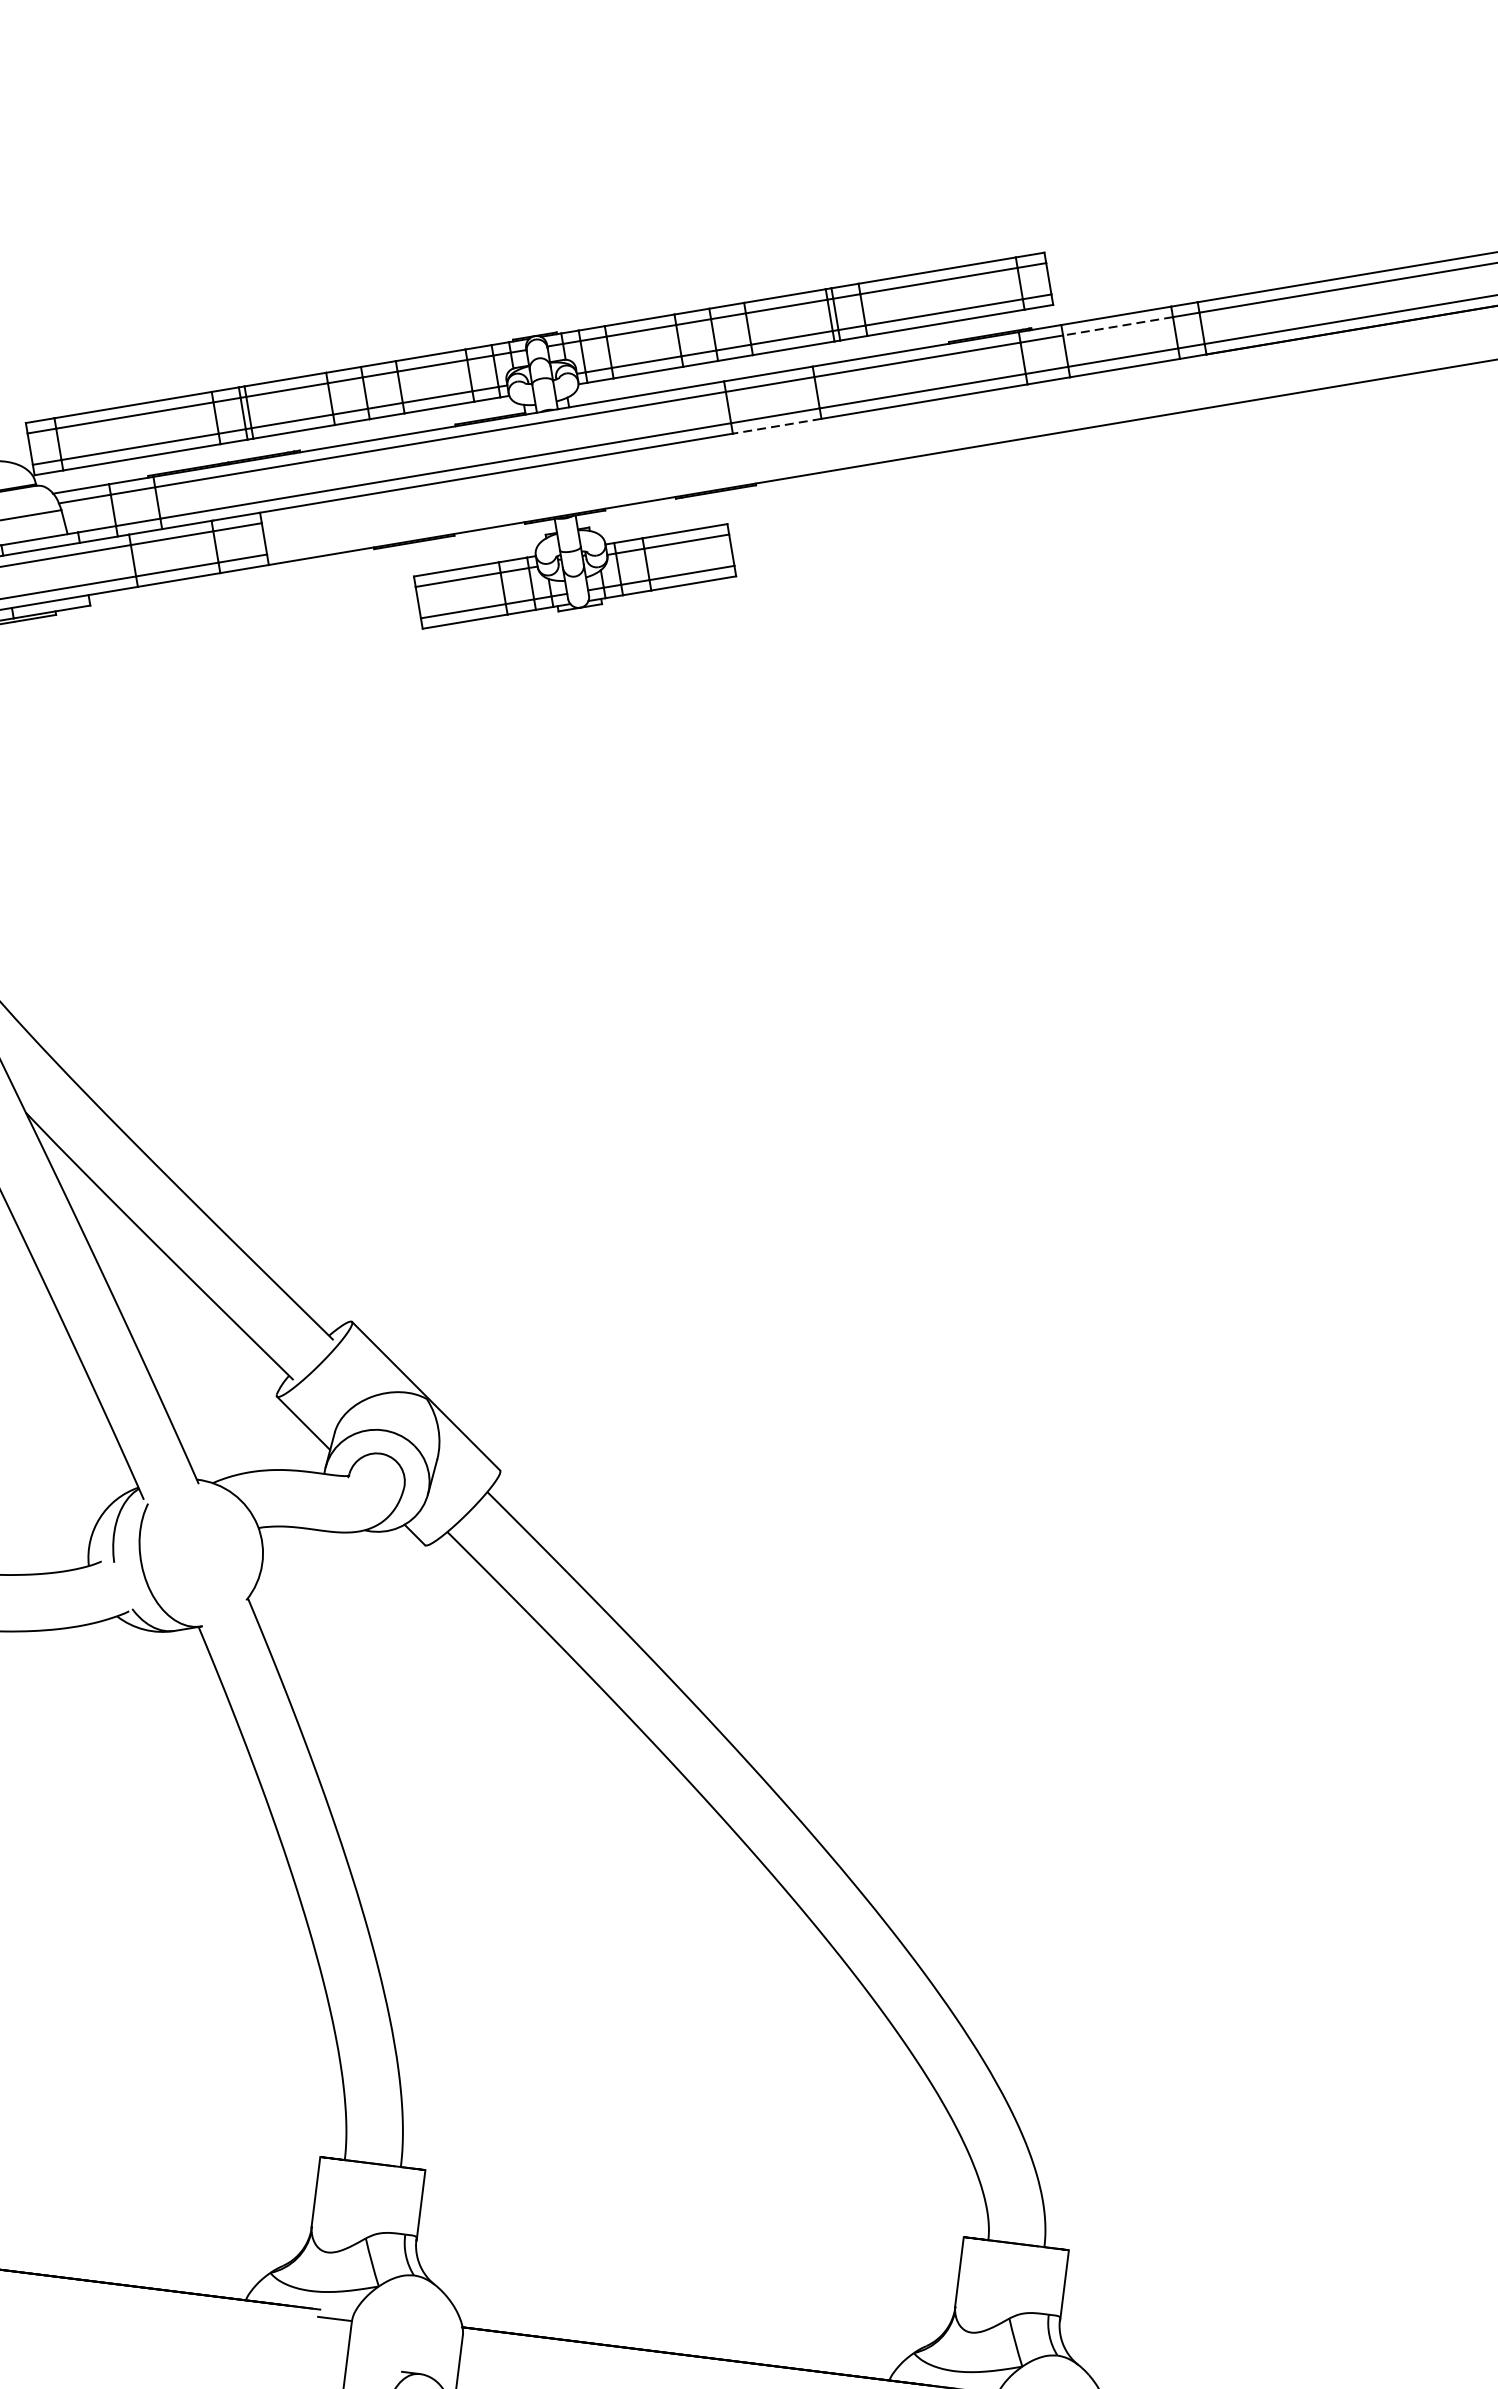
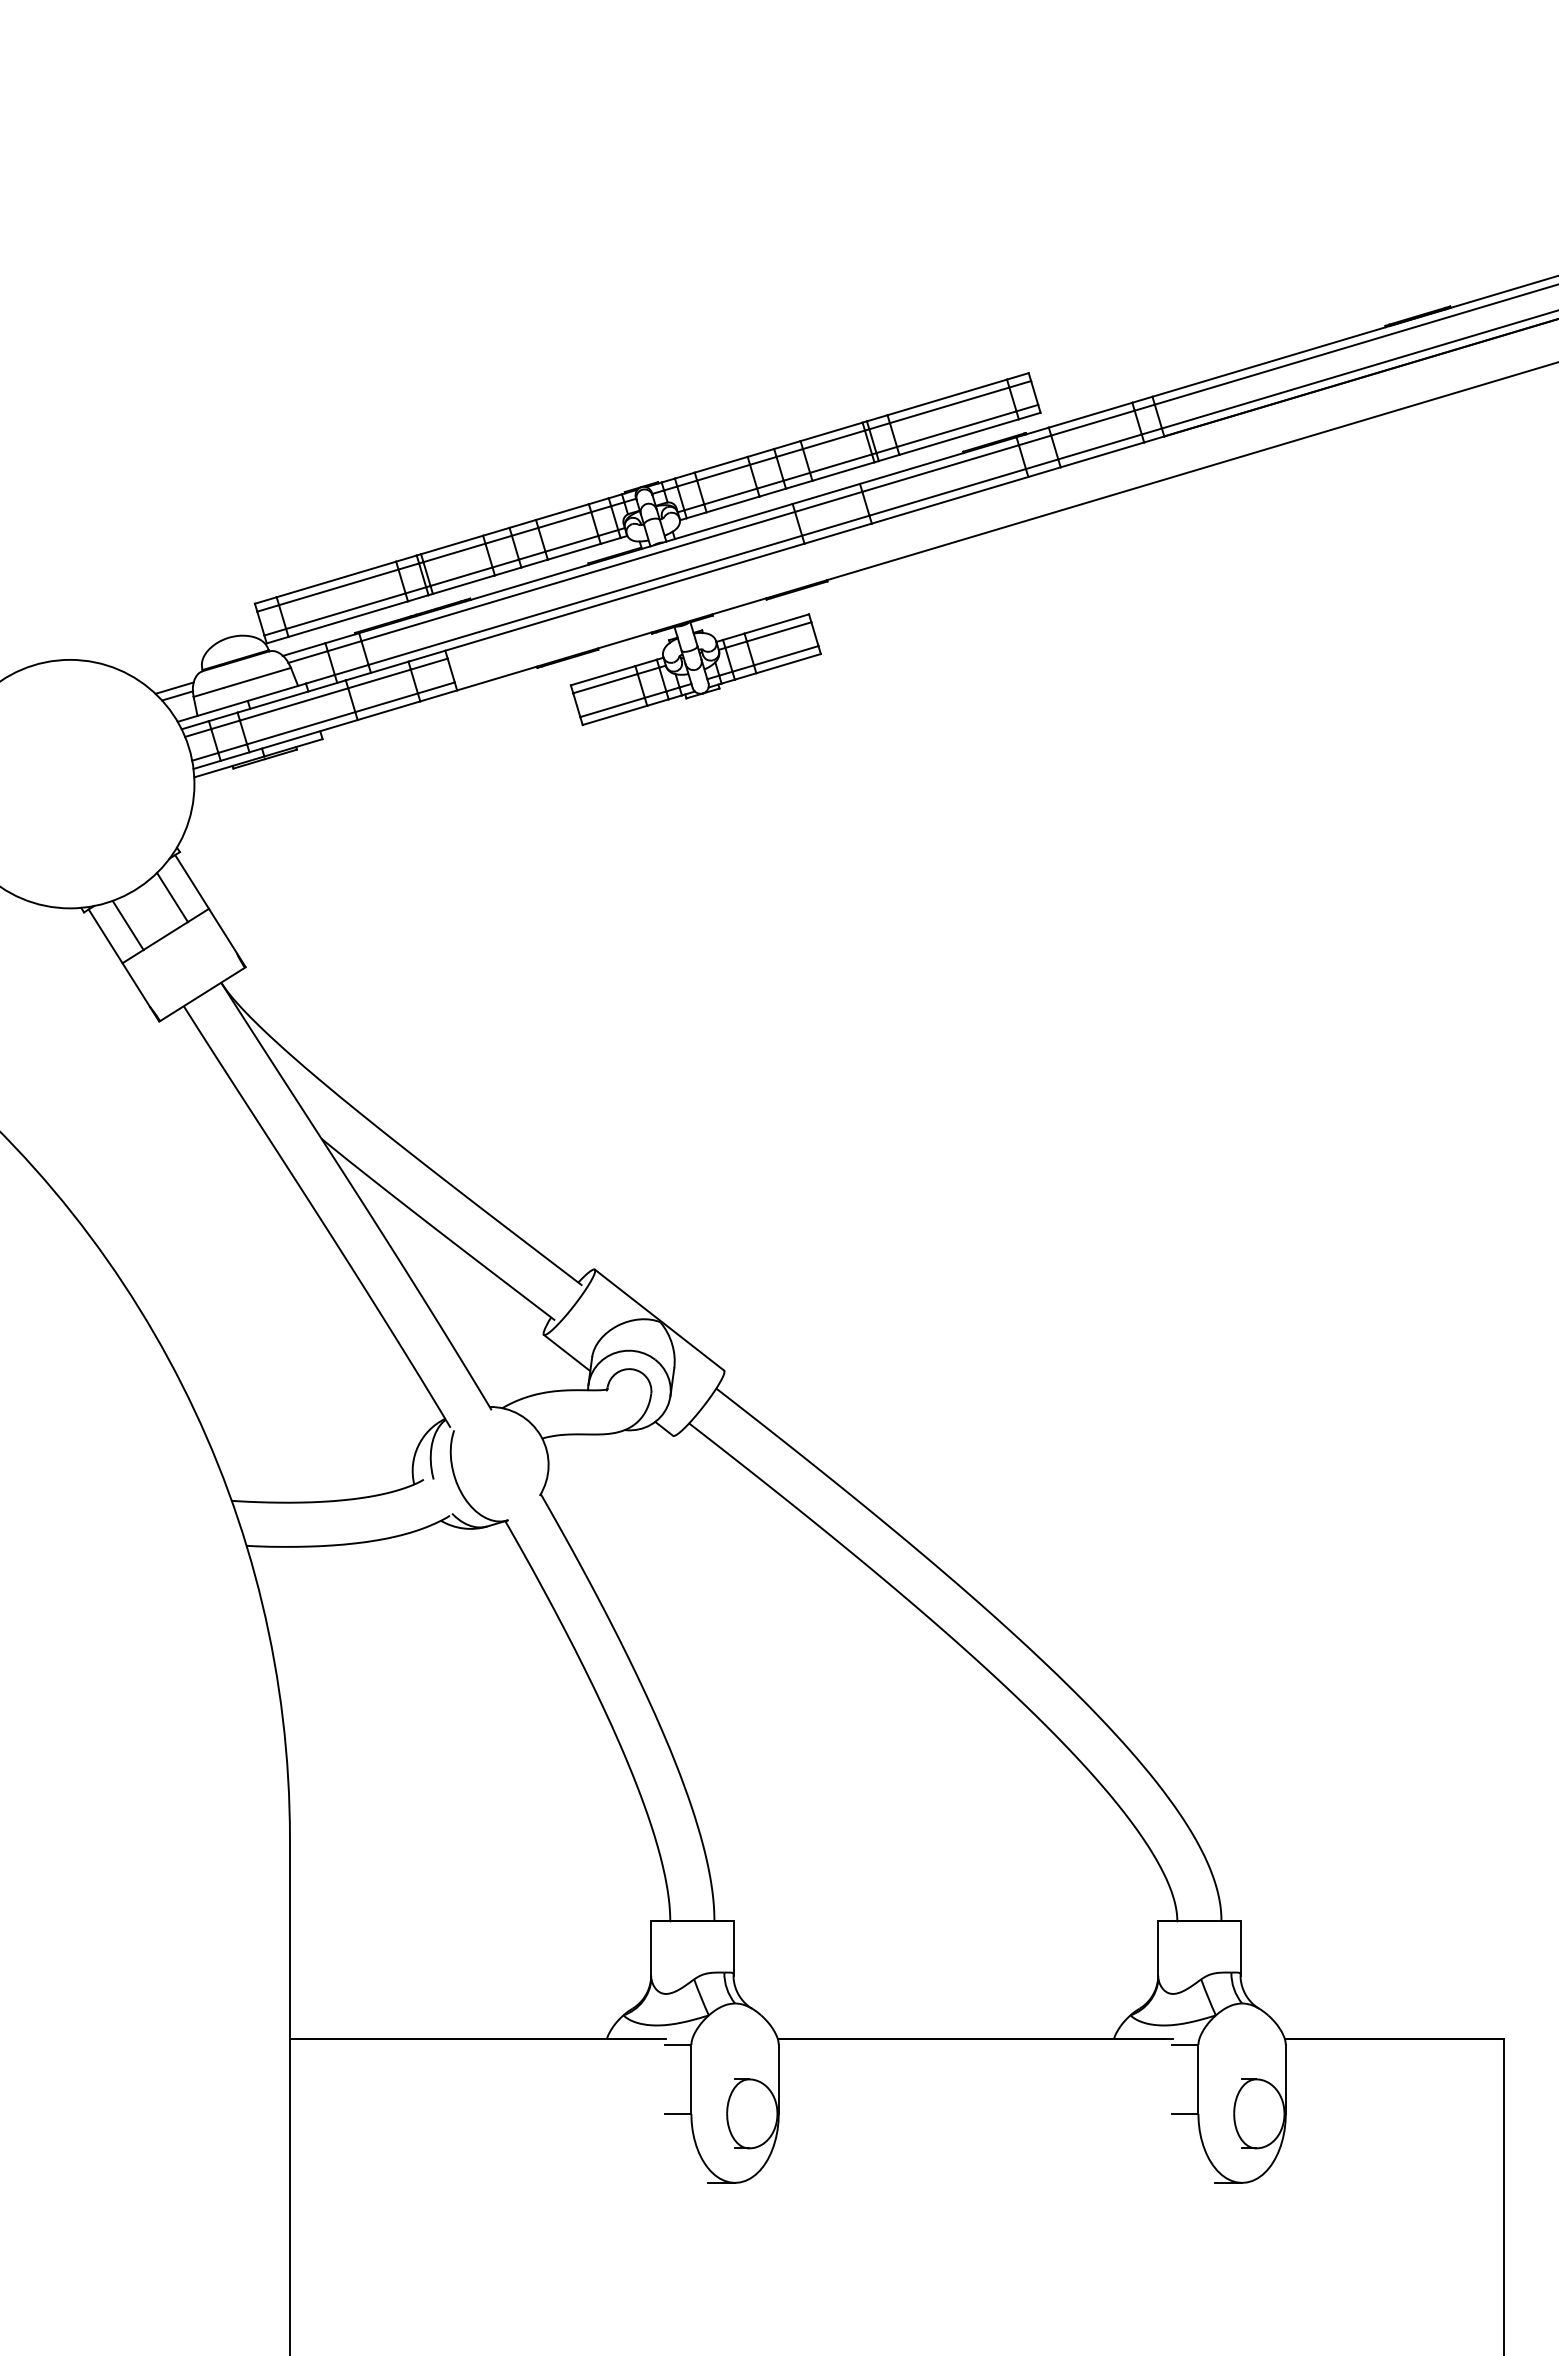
line: (1117, 326) -> (1092, 423), dashed -> solid
line: (776, 425) -> (837, 533), dashed -> solid

